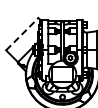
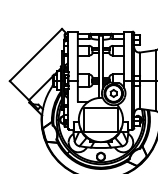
line: (22, 34) -> (36, 55), dashed -> solid

